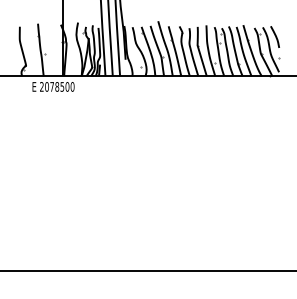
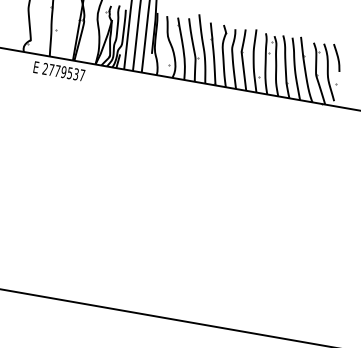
text: (59, 86) -> (66, 72), 2078500 -> 2779537

